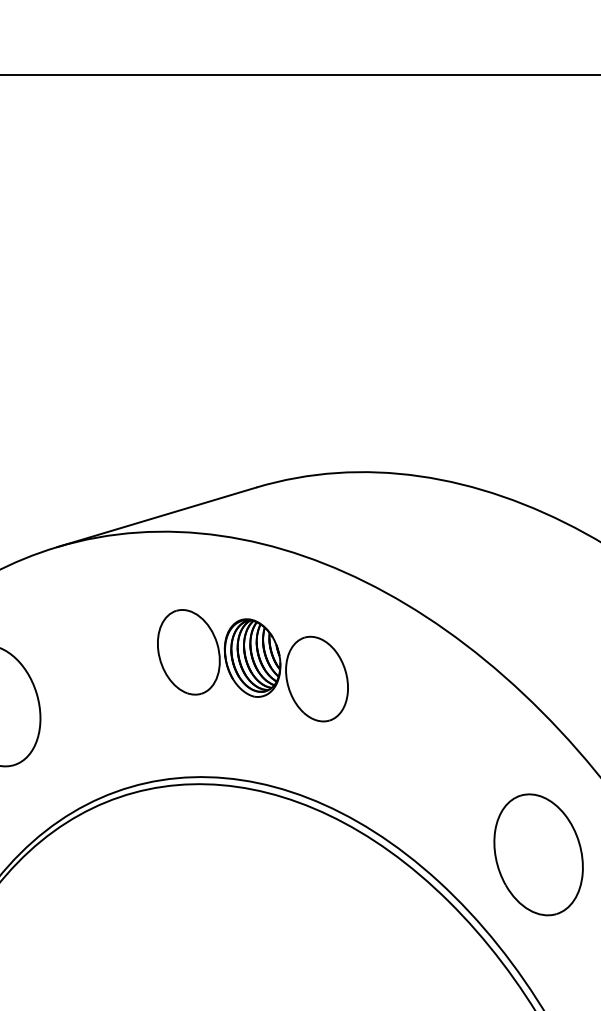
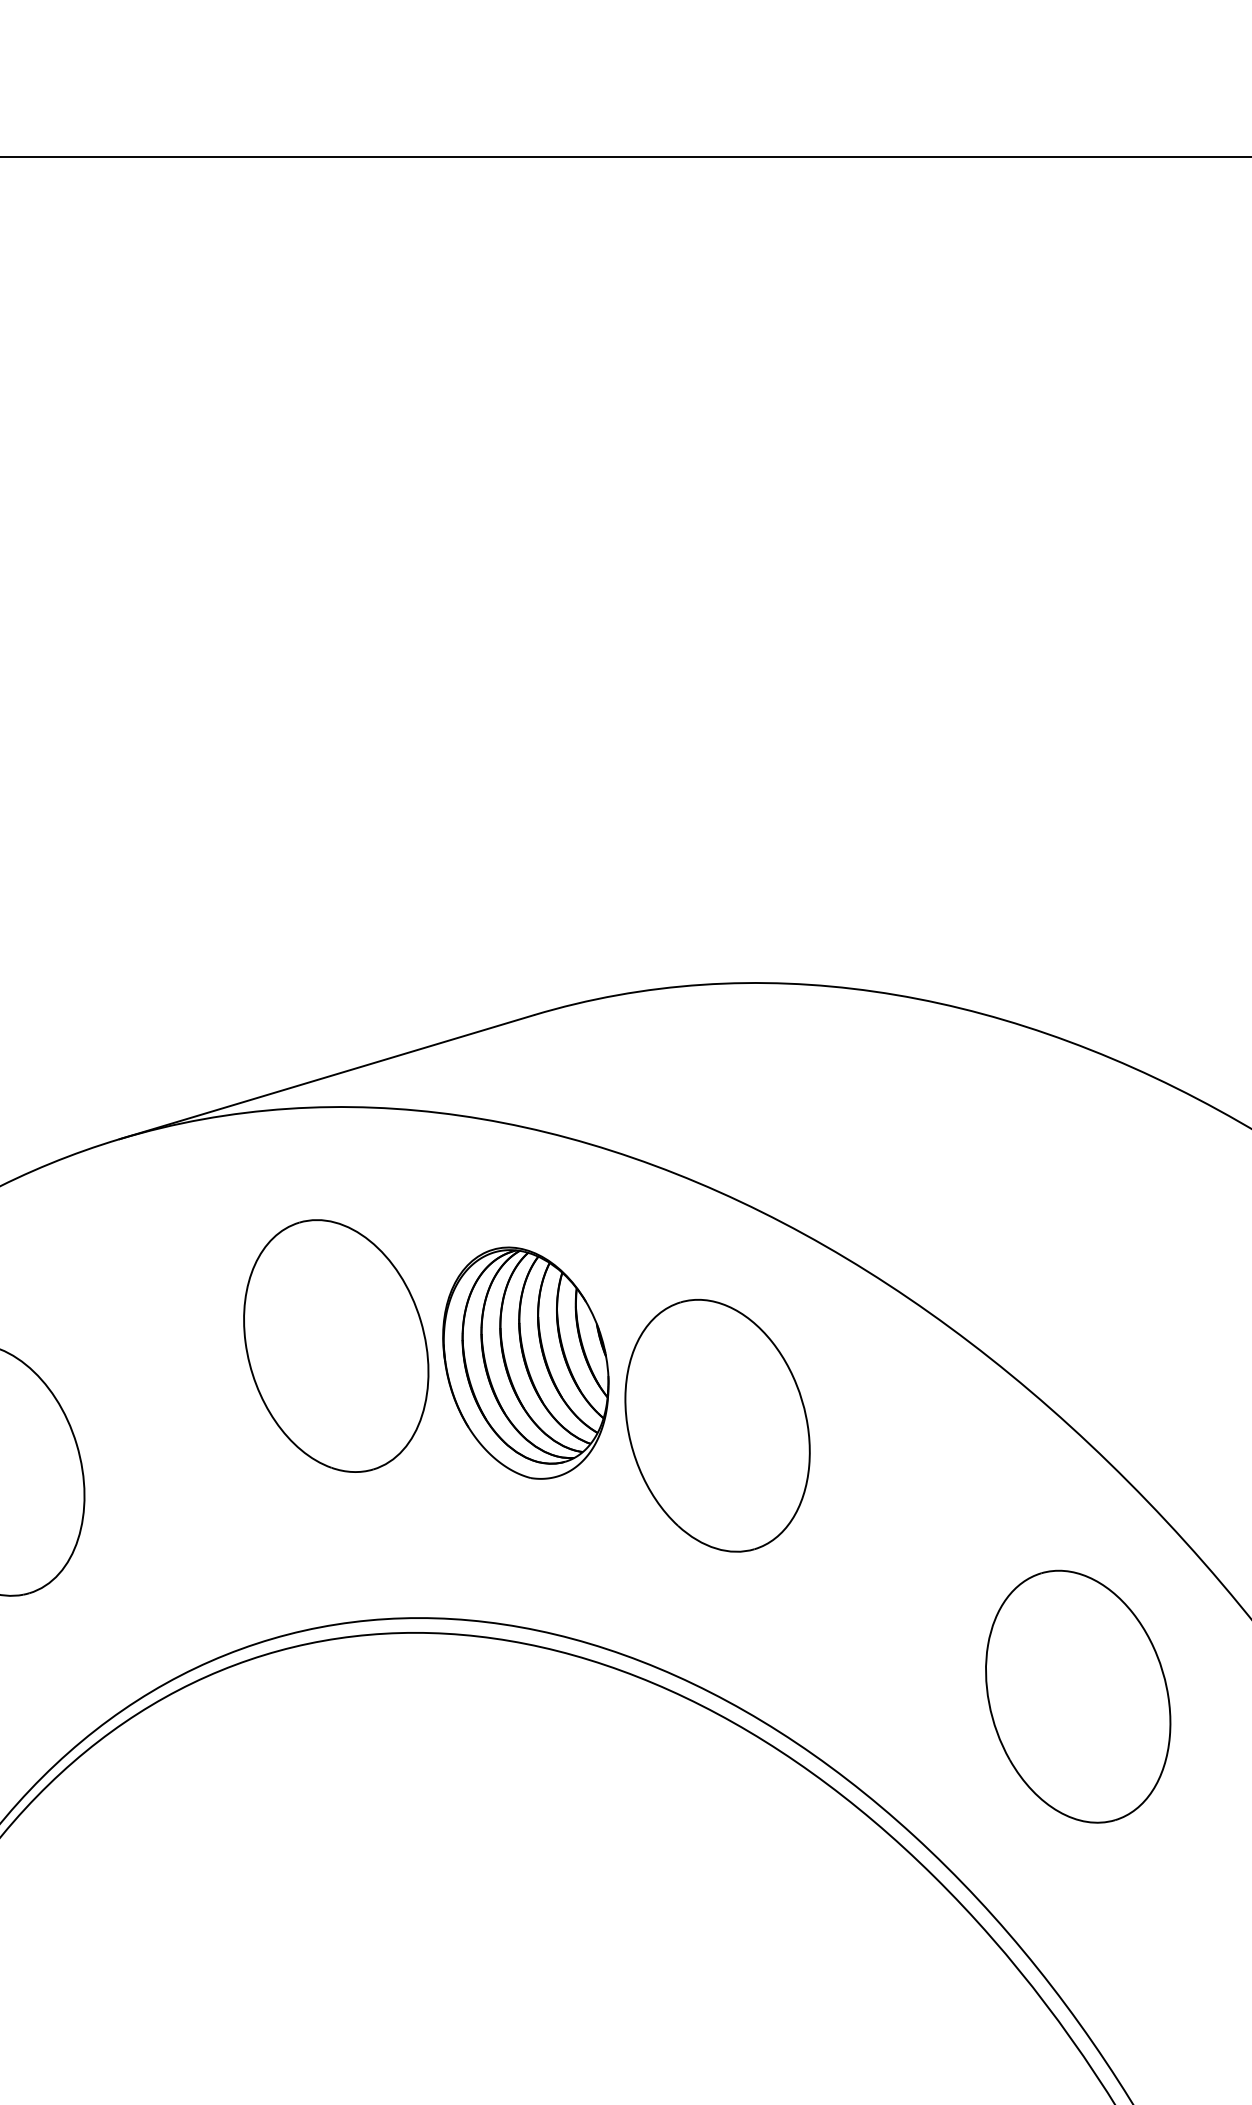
part: (252, 665) -> (526, 1385), size x1.43
part: (538, 854) -> (1077, 1695), moved

